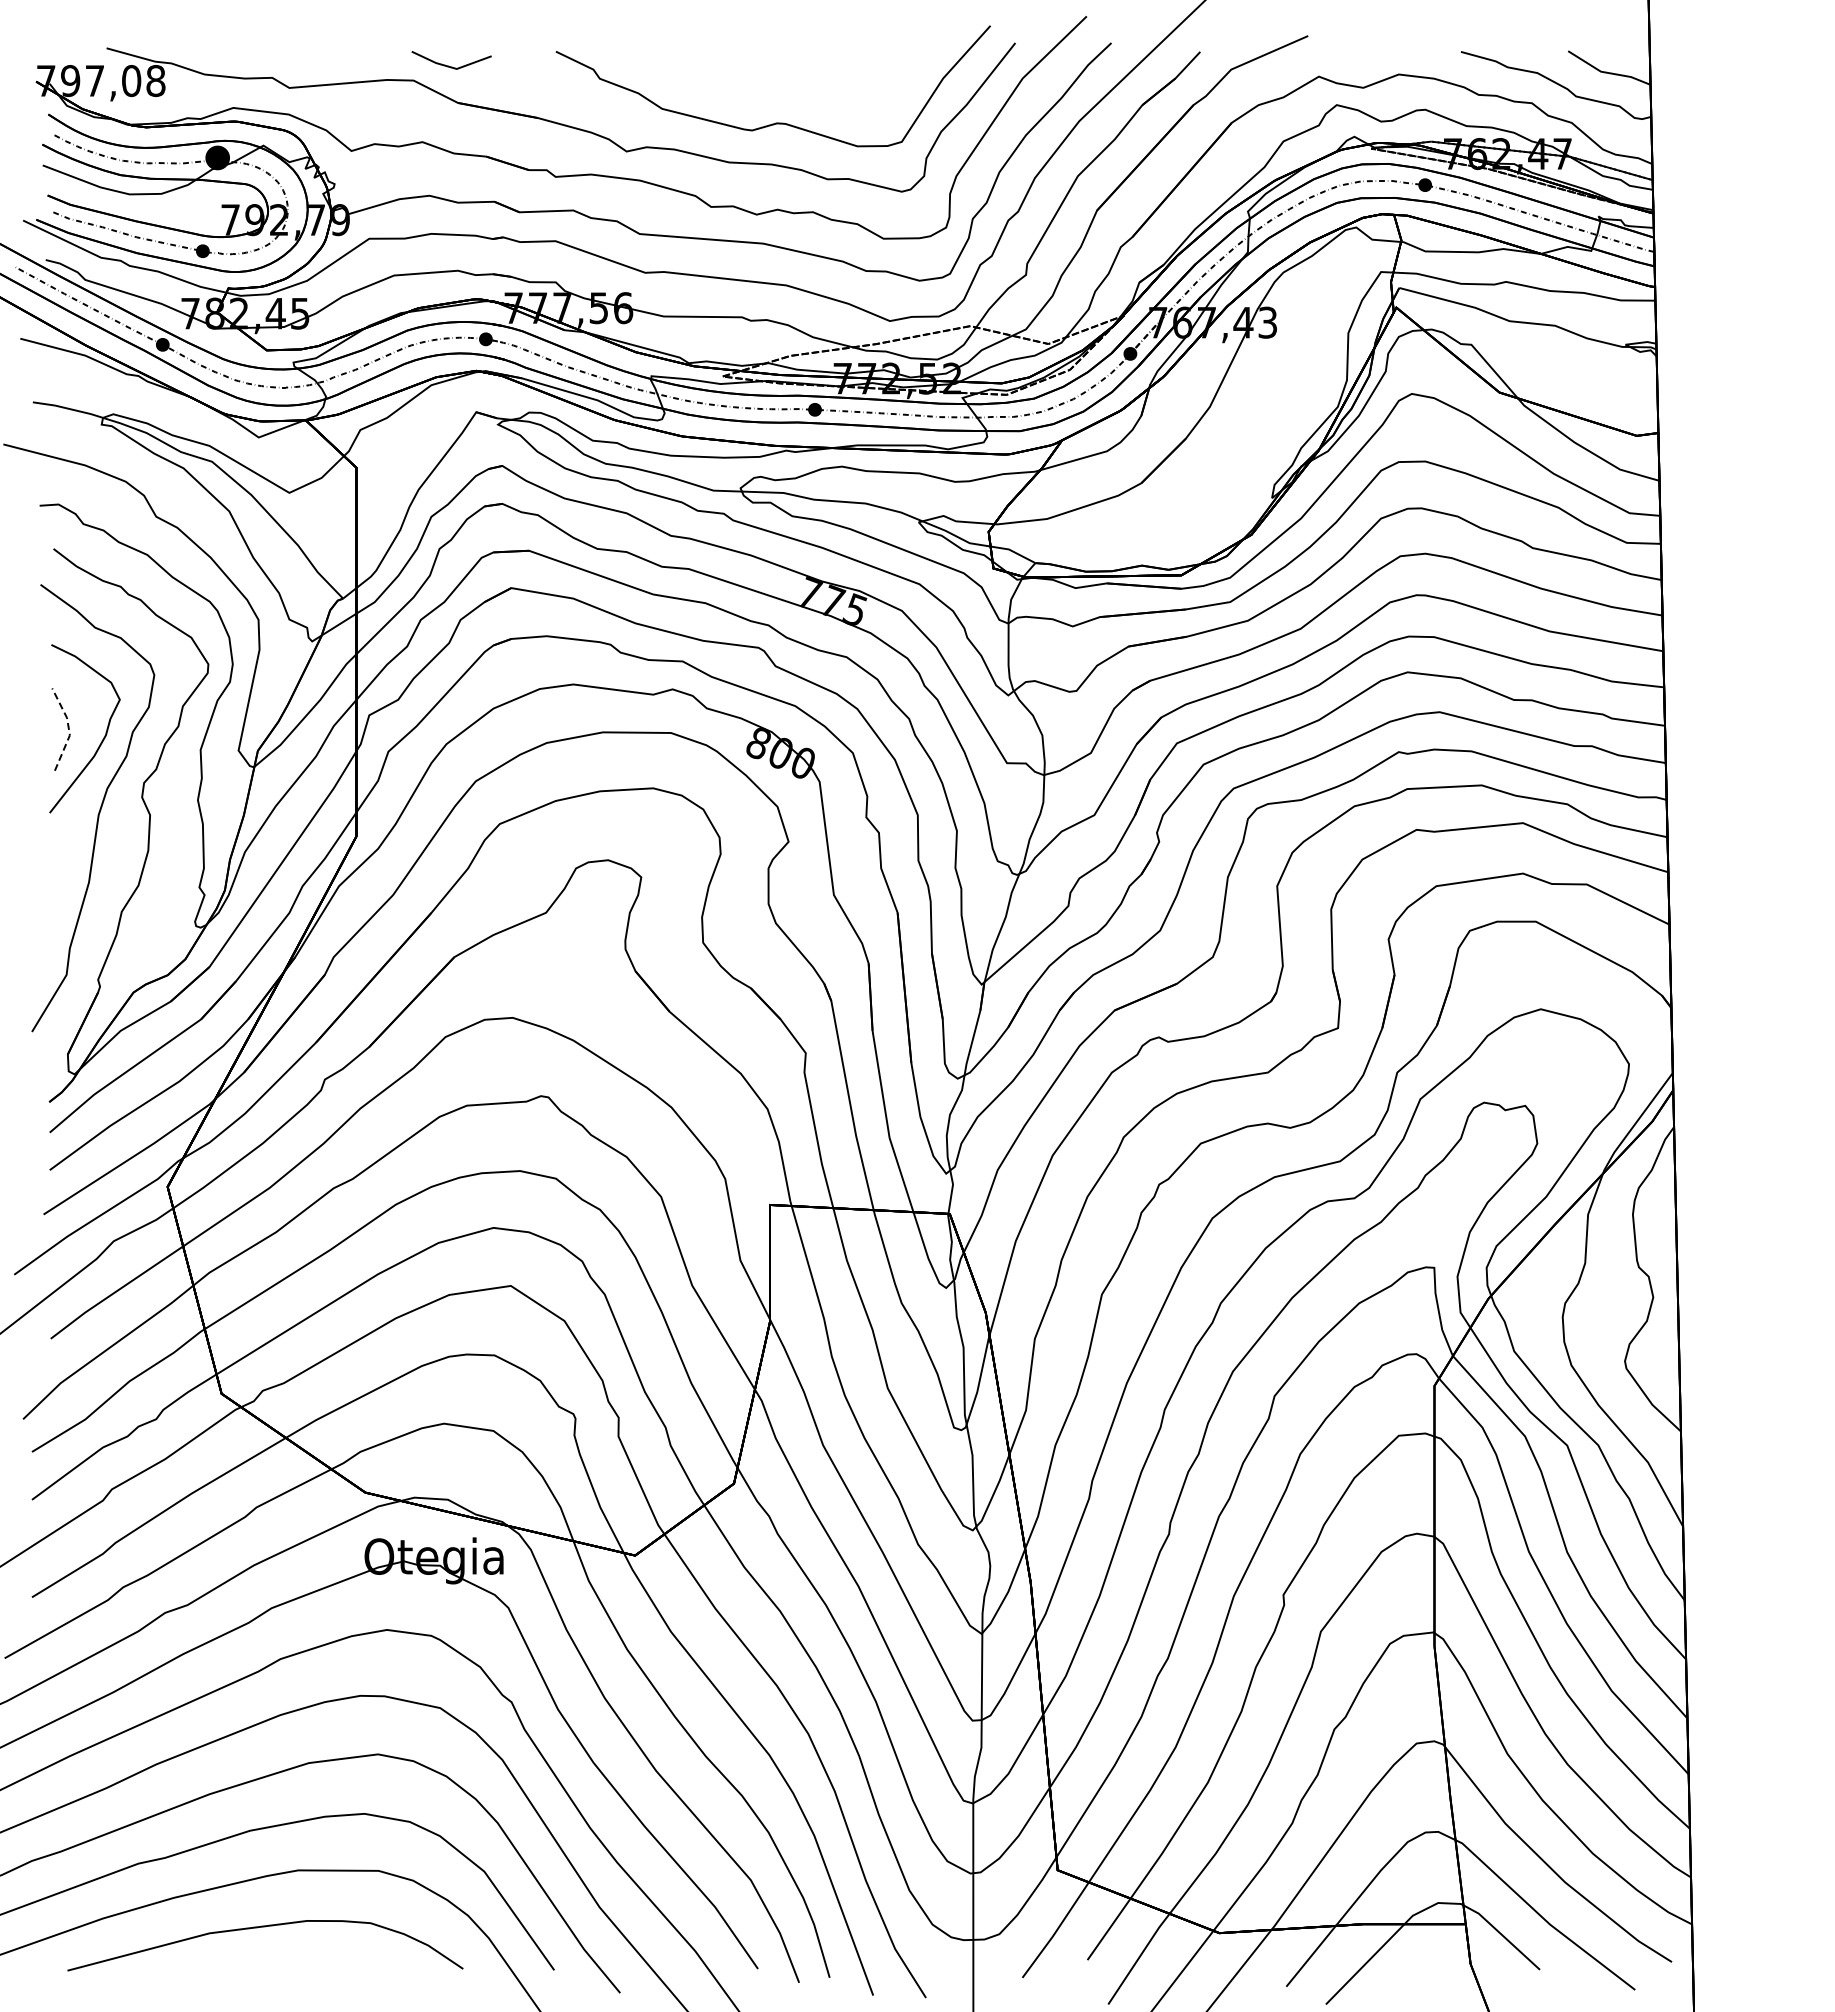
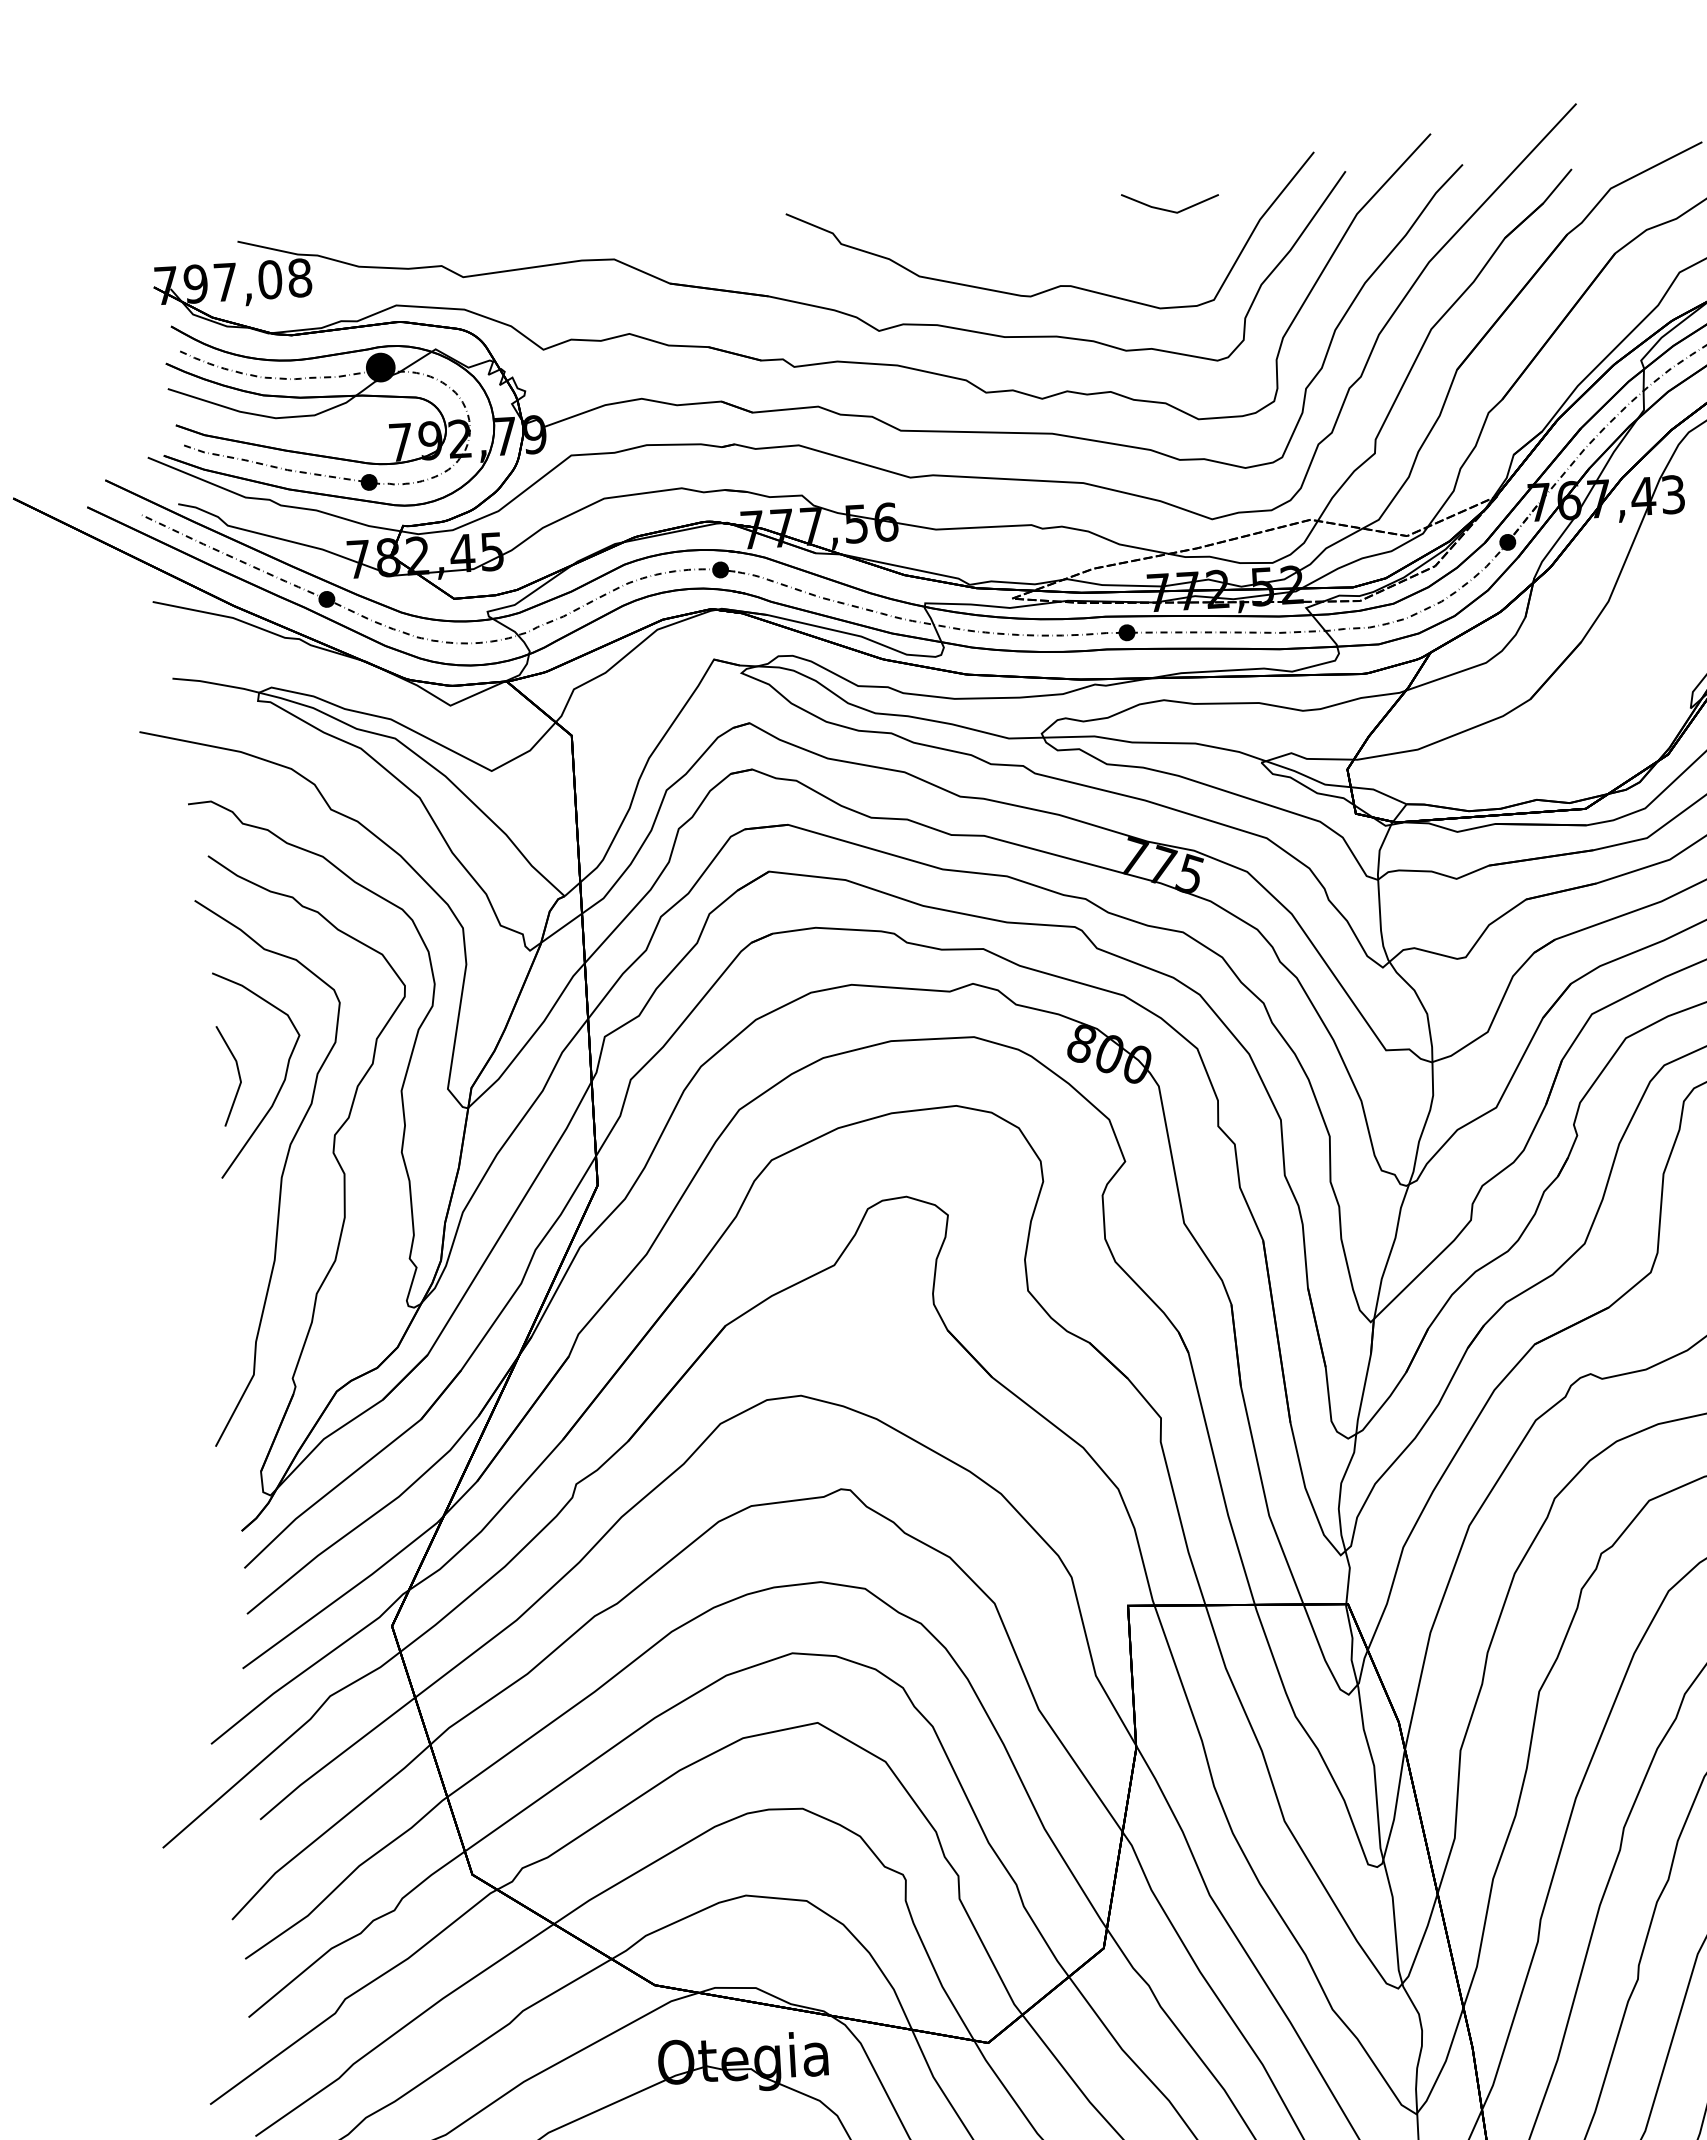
line: (448, 65) -> (1166, 209), moved
line: (68, 728) -> (238, 1074), dashed -> solid

